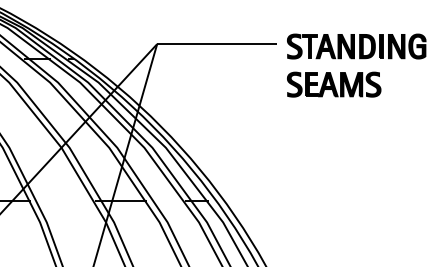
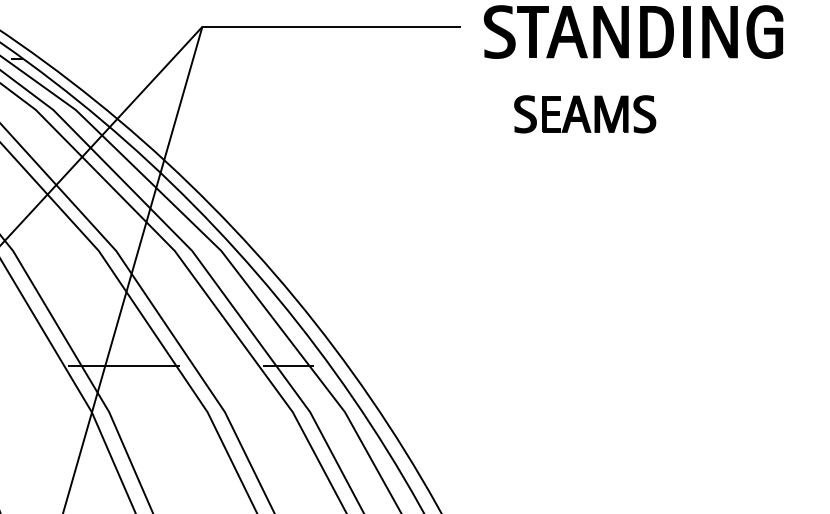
part: (334, 84) -> (585, 114), size x0.7

